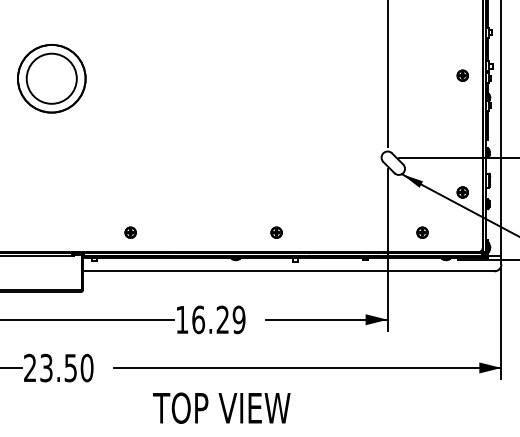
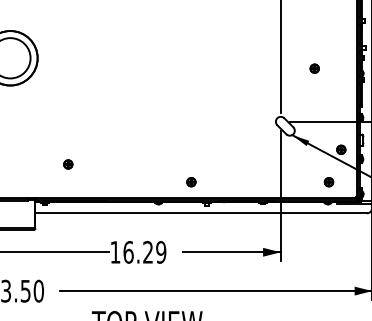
part: (462, 75) -> (314, 68), moved
part: (130, 232) -> (68, 164), moved
part: (422, 232) -> (329, 182), moved

